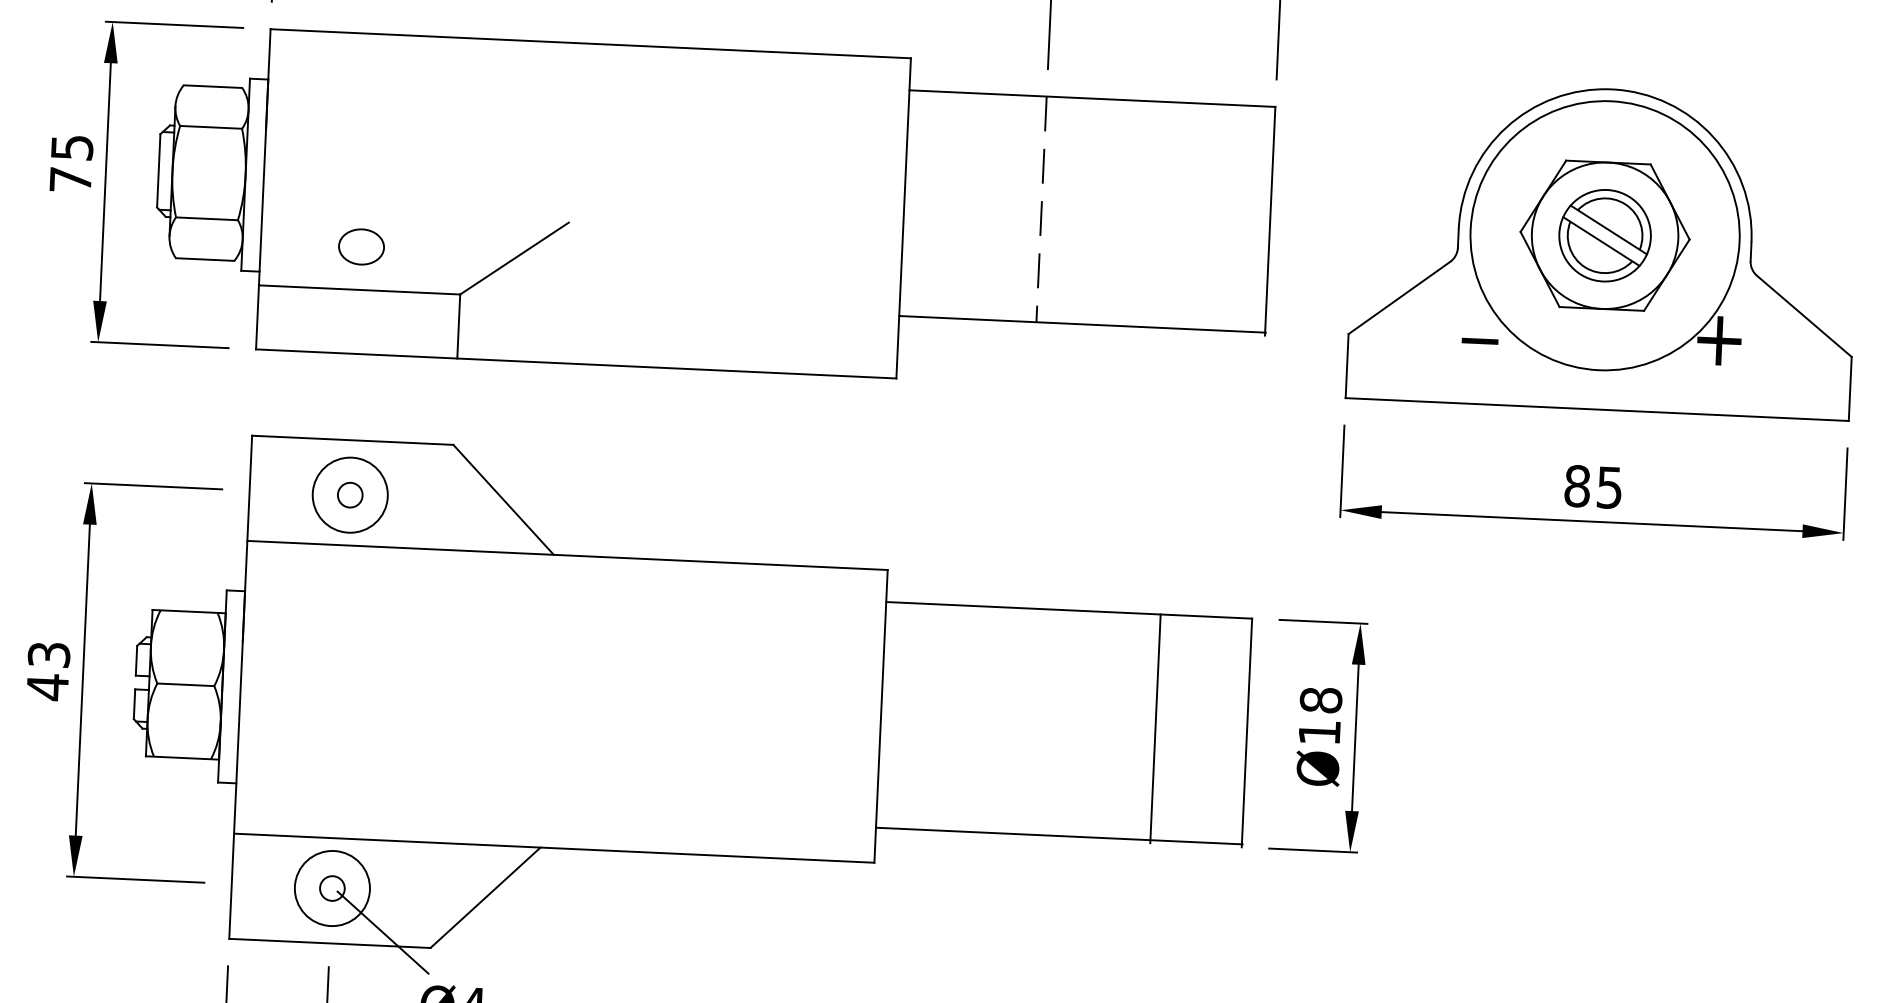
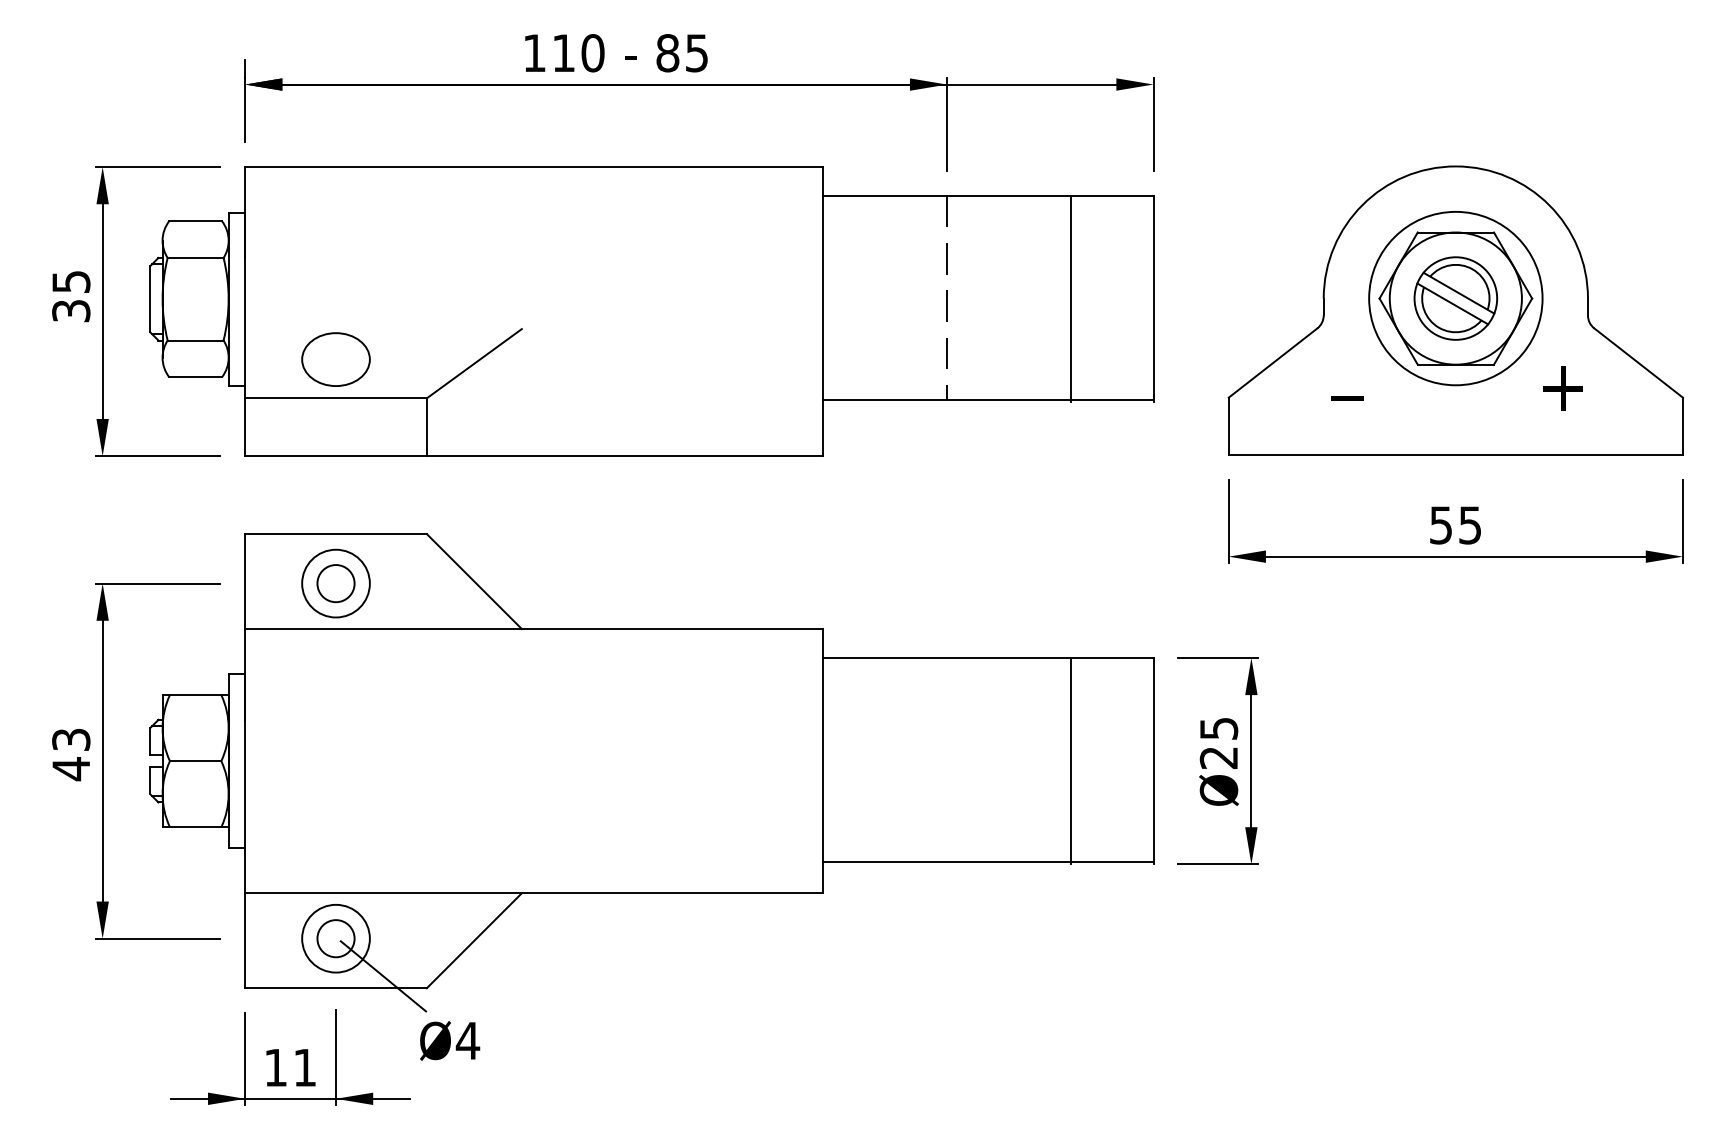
text: (70, 180) -> (71, 311), 75 -> 35
line: (1178, 217) -> (1070, 299), added
circle: (1604, 235) -> (1455, 298), size x0.71
part: (360, 246) -> (335, 359), size x1.67
text: (1576, 486) -> (1440, 525), 85 -> 55
circle: (349, 495) -> (335, 583), size x1.67
text: (1319, 715) -> (1218, 742), Ø18 -> Ø25
circle: (331, 888) -> (335, 938), size x1.67

